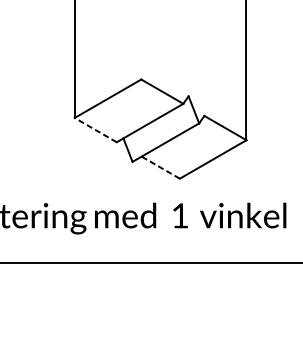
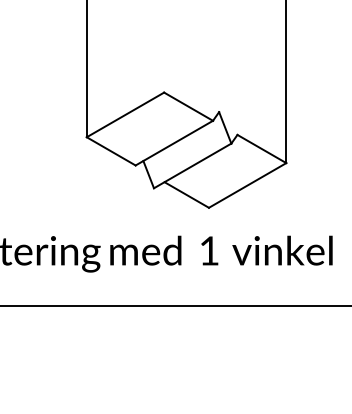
line: (95, 130) -> (110, 151), dashed -> solid
line: (160, 168) -> (186, 195), dashed -> solid

